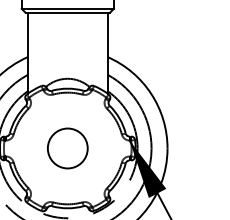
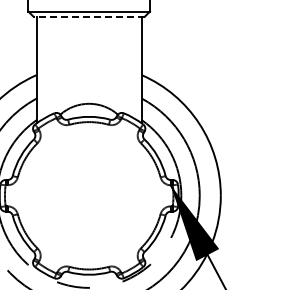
line: (68, 12) -> (89, 16), solid -> dashed
circle: (68, 148) -> (89, 195), removed

